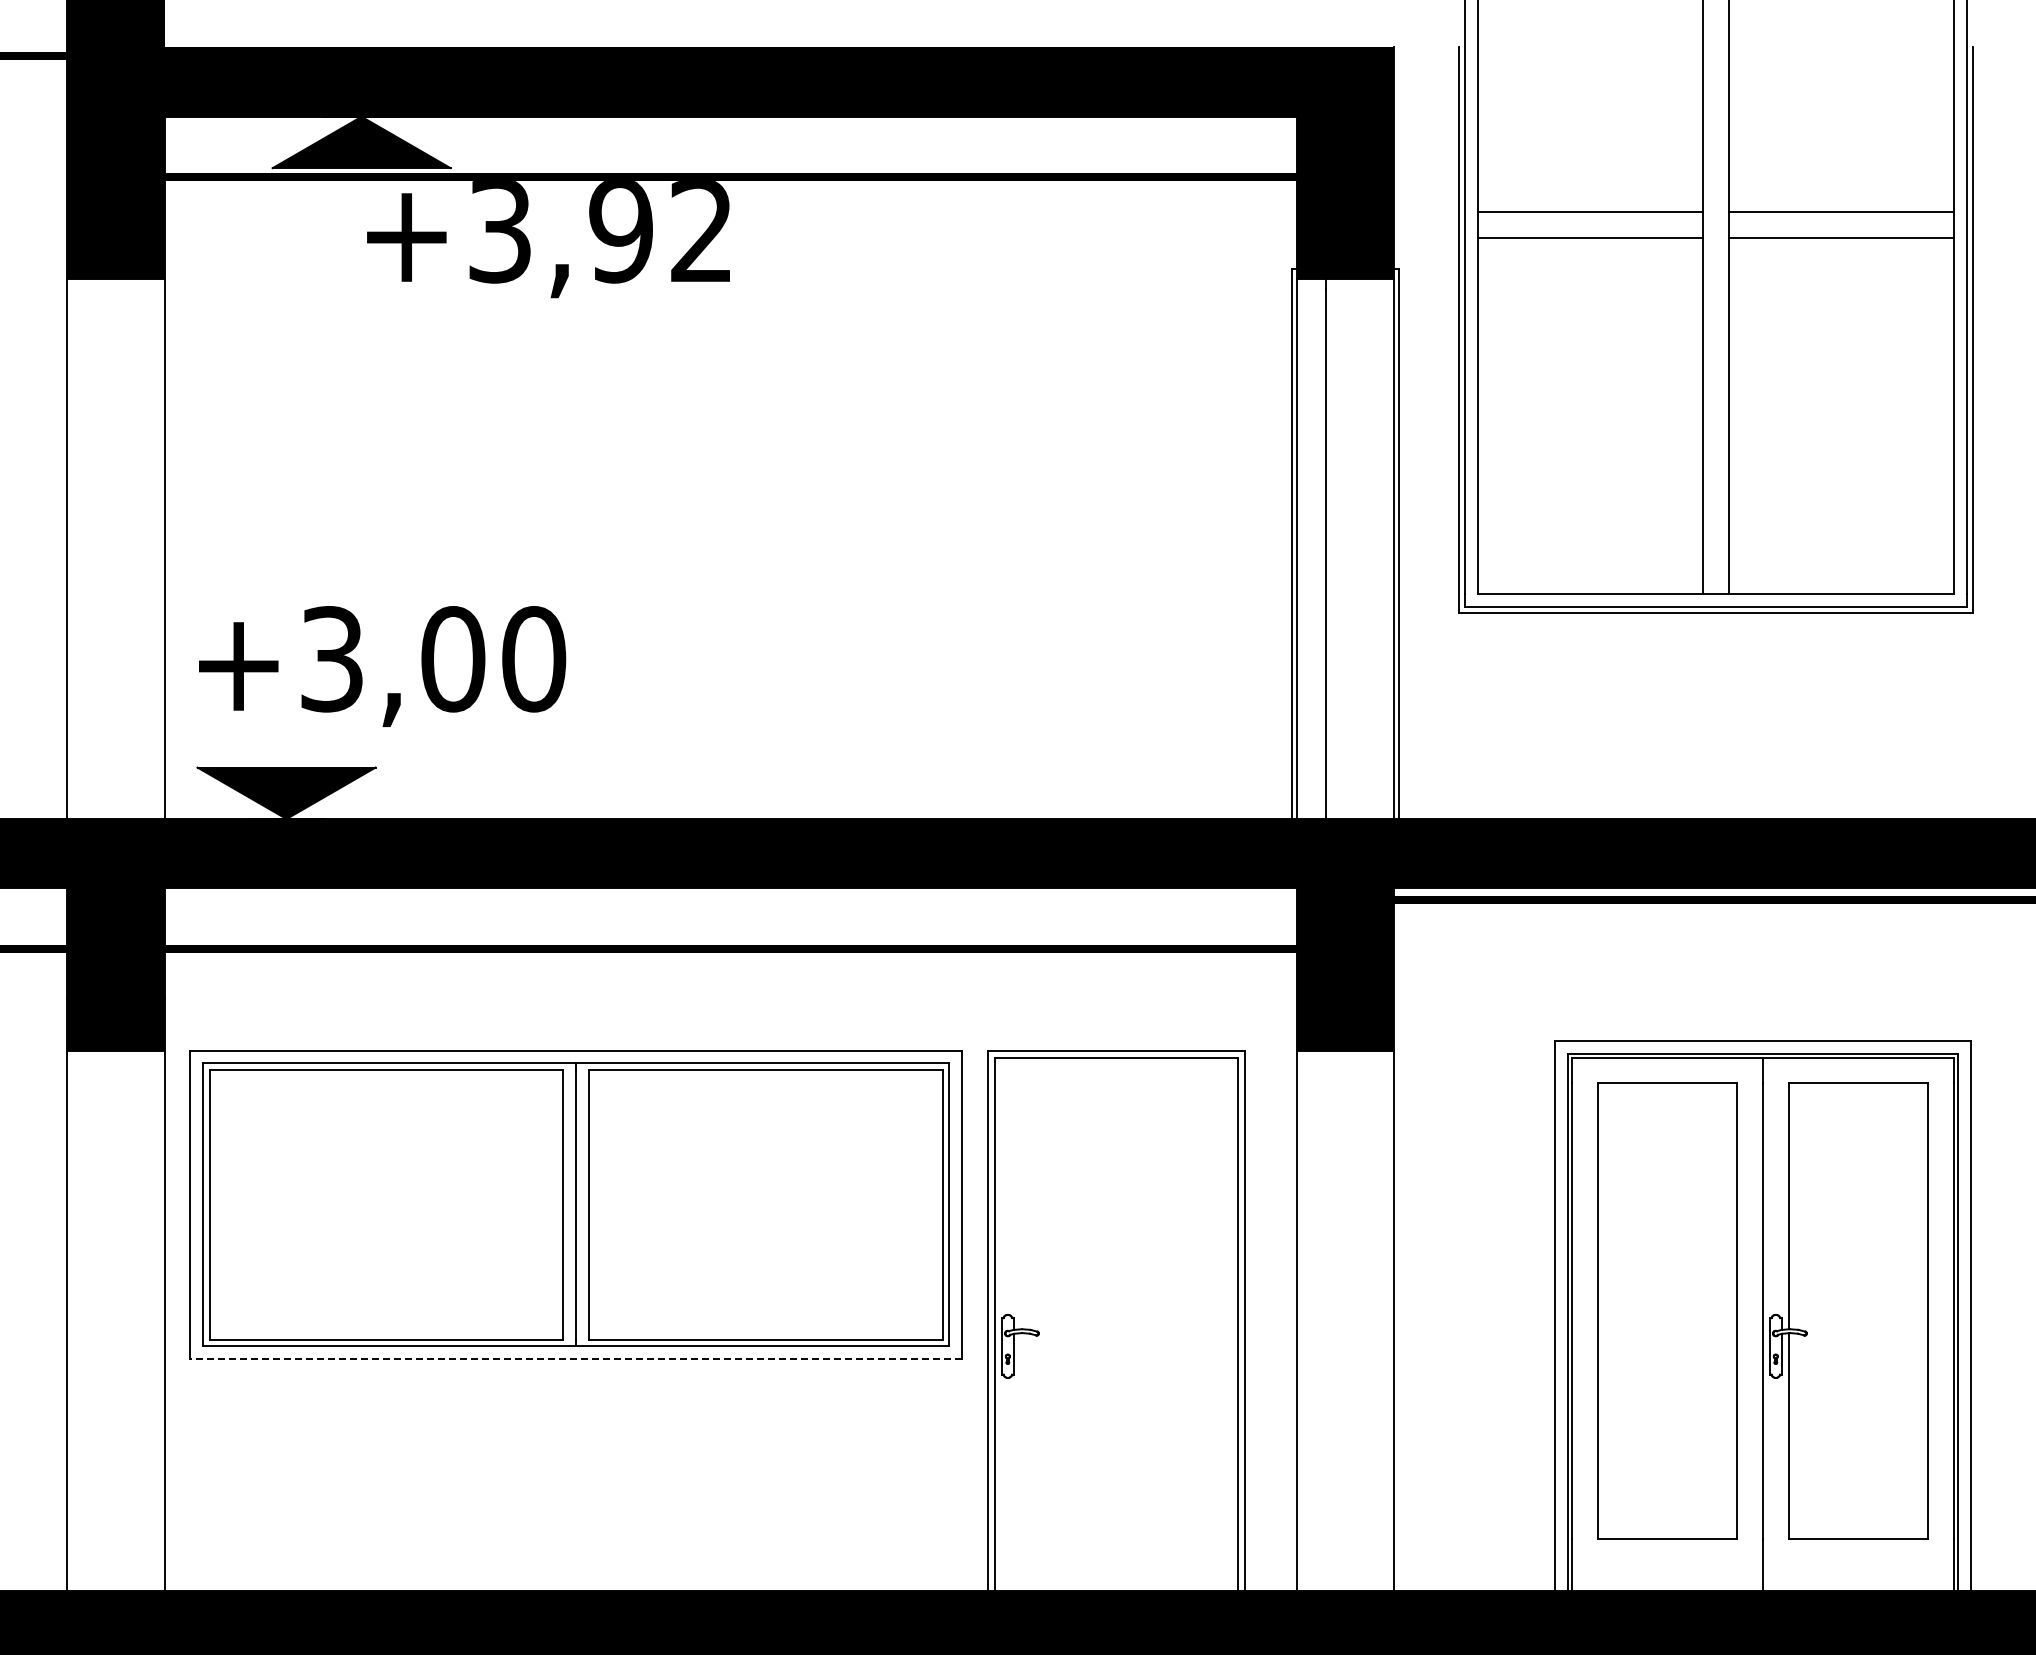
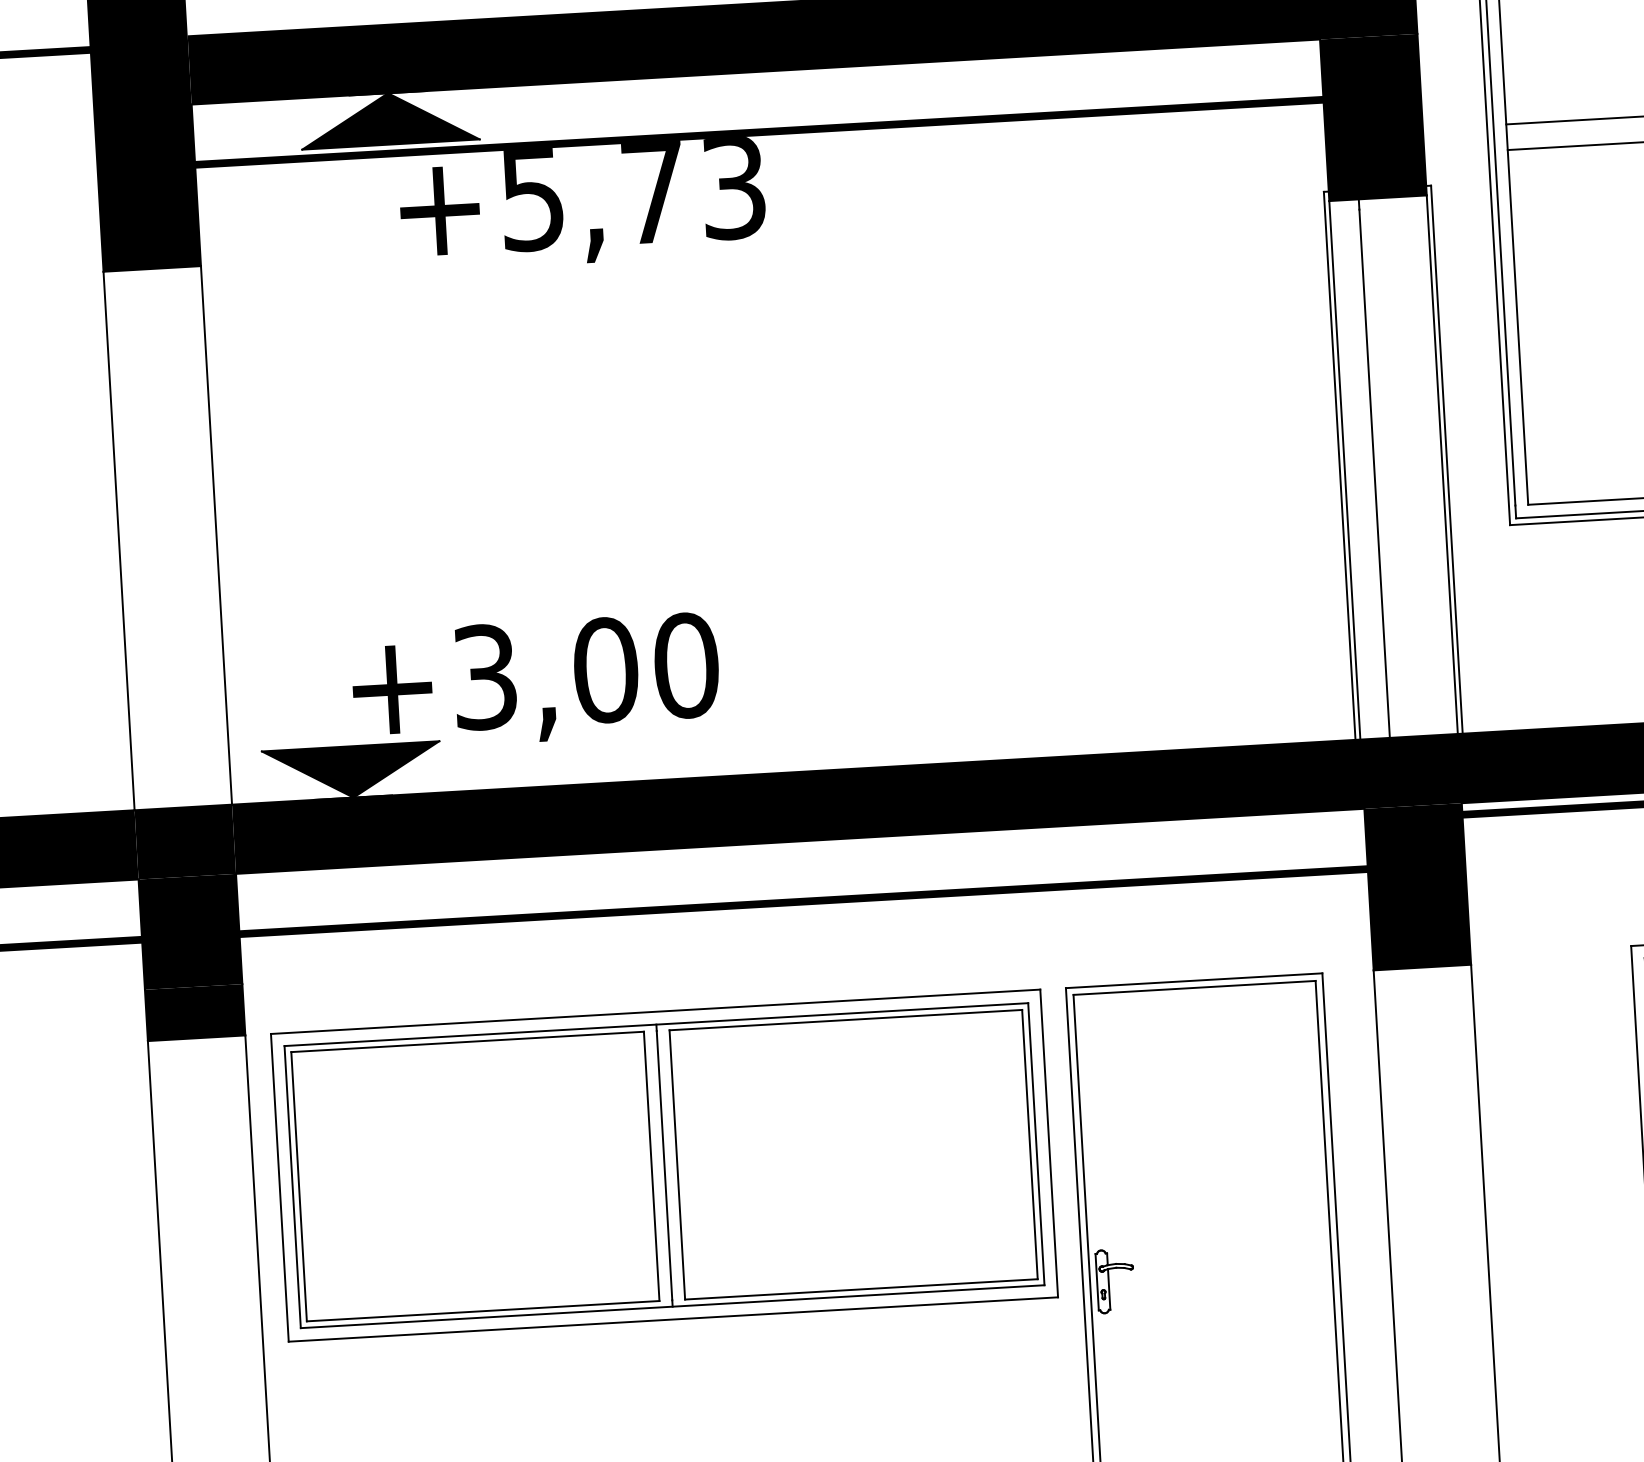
text: (600, 232) -> (632, 194), +3,92 -> +5,73
text: (382, 666) -> (535, 681), moved
line: (576, 1359) -> (673, 1319), dashed -> solid

